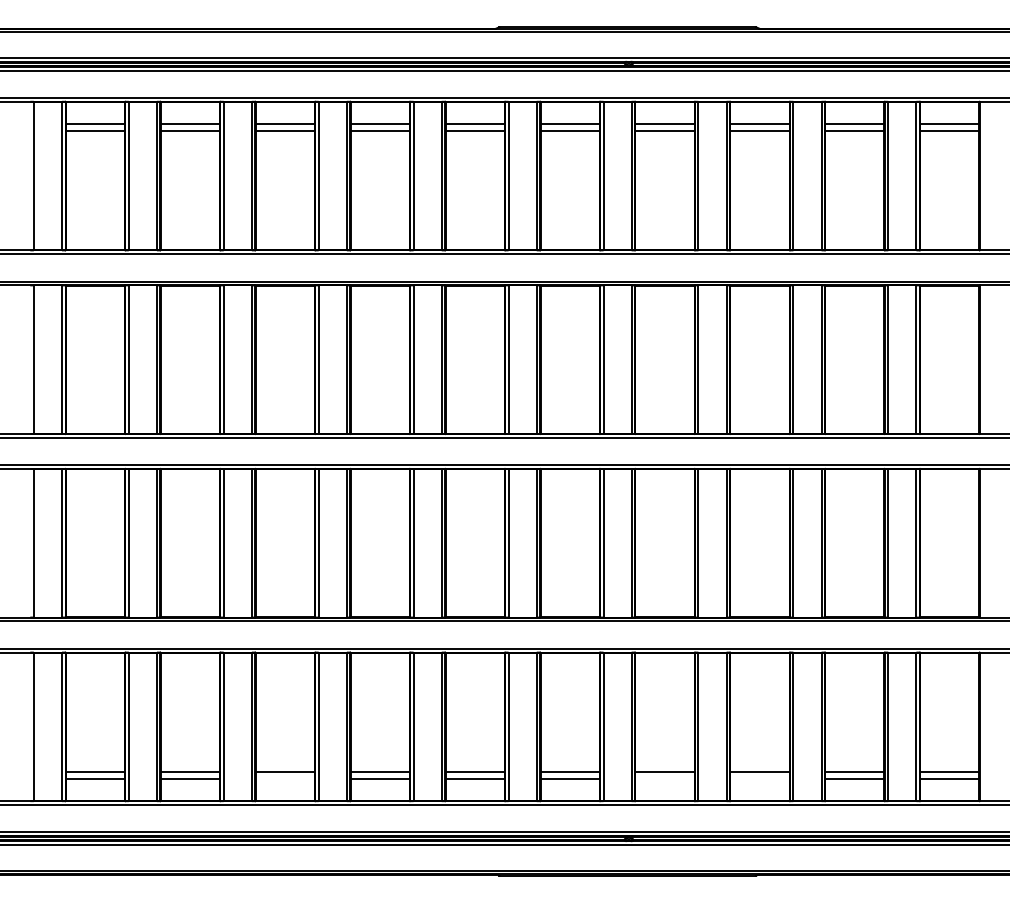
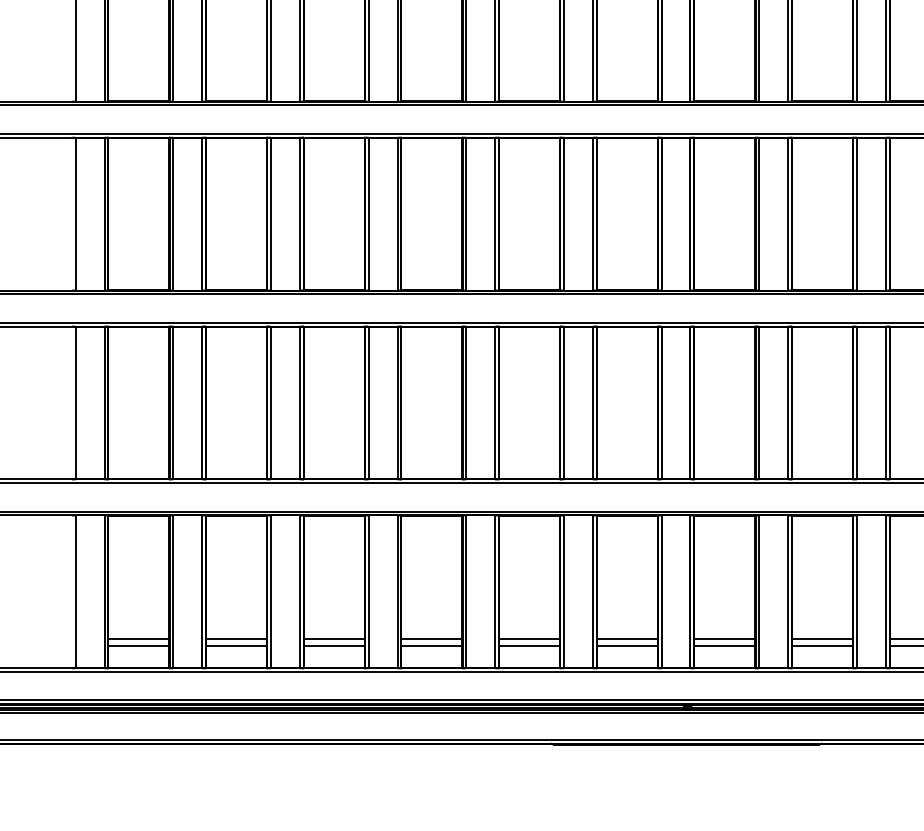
line: (284, 779) -> (333, 646), added
line: (664, 779) -> (724, 646), added
line: (759, 779) -> (822, 646), added

